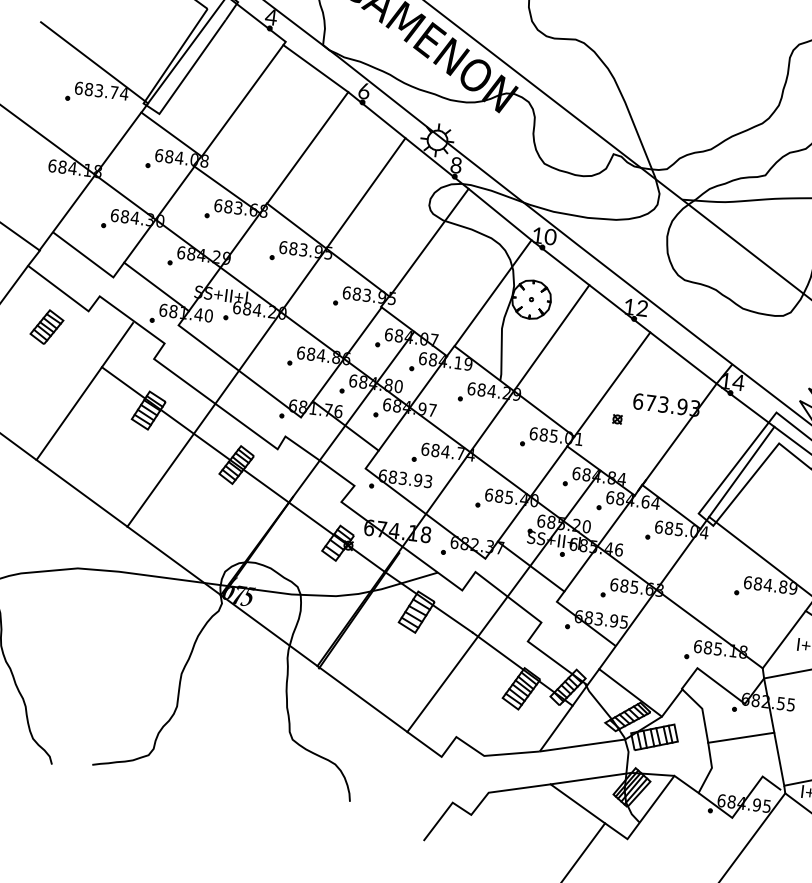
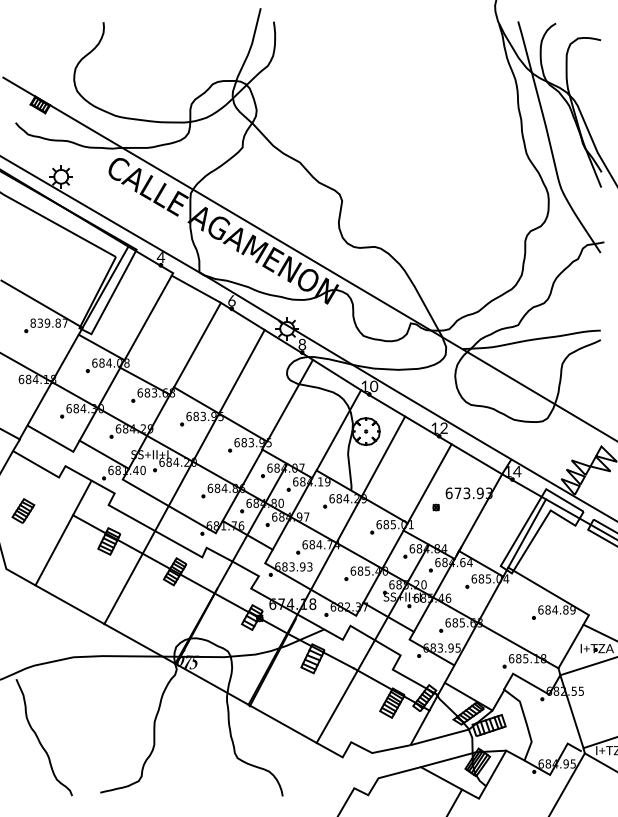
text: (102, 90) -> (49, 322), 683.74 -> 839.87
part: (47, 326) -> (23, 510), moved
line: (741, 737) -> (549, 718), removed

